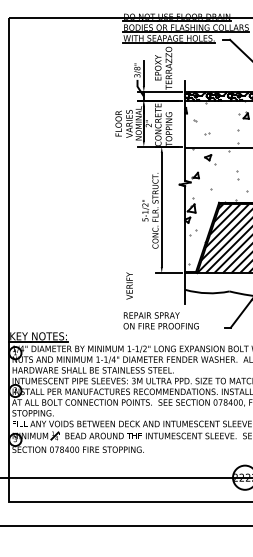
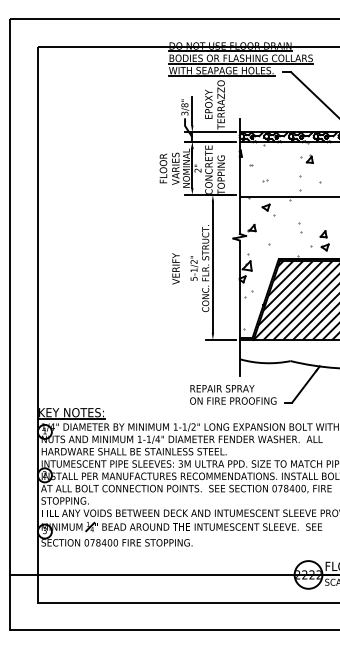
text: (129, 285) -> (175, 268), moved
text: (161, 320) -> (233, 394), moved

